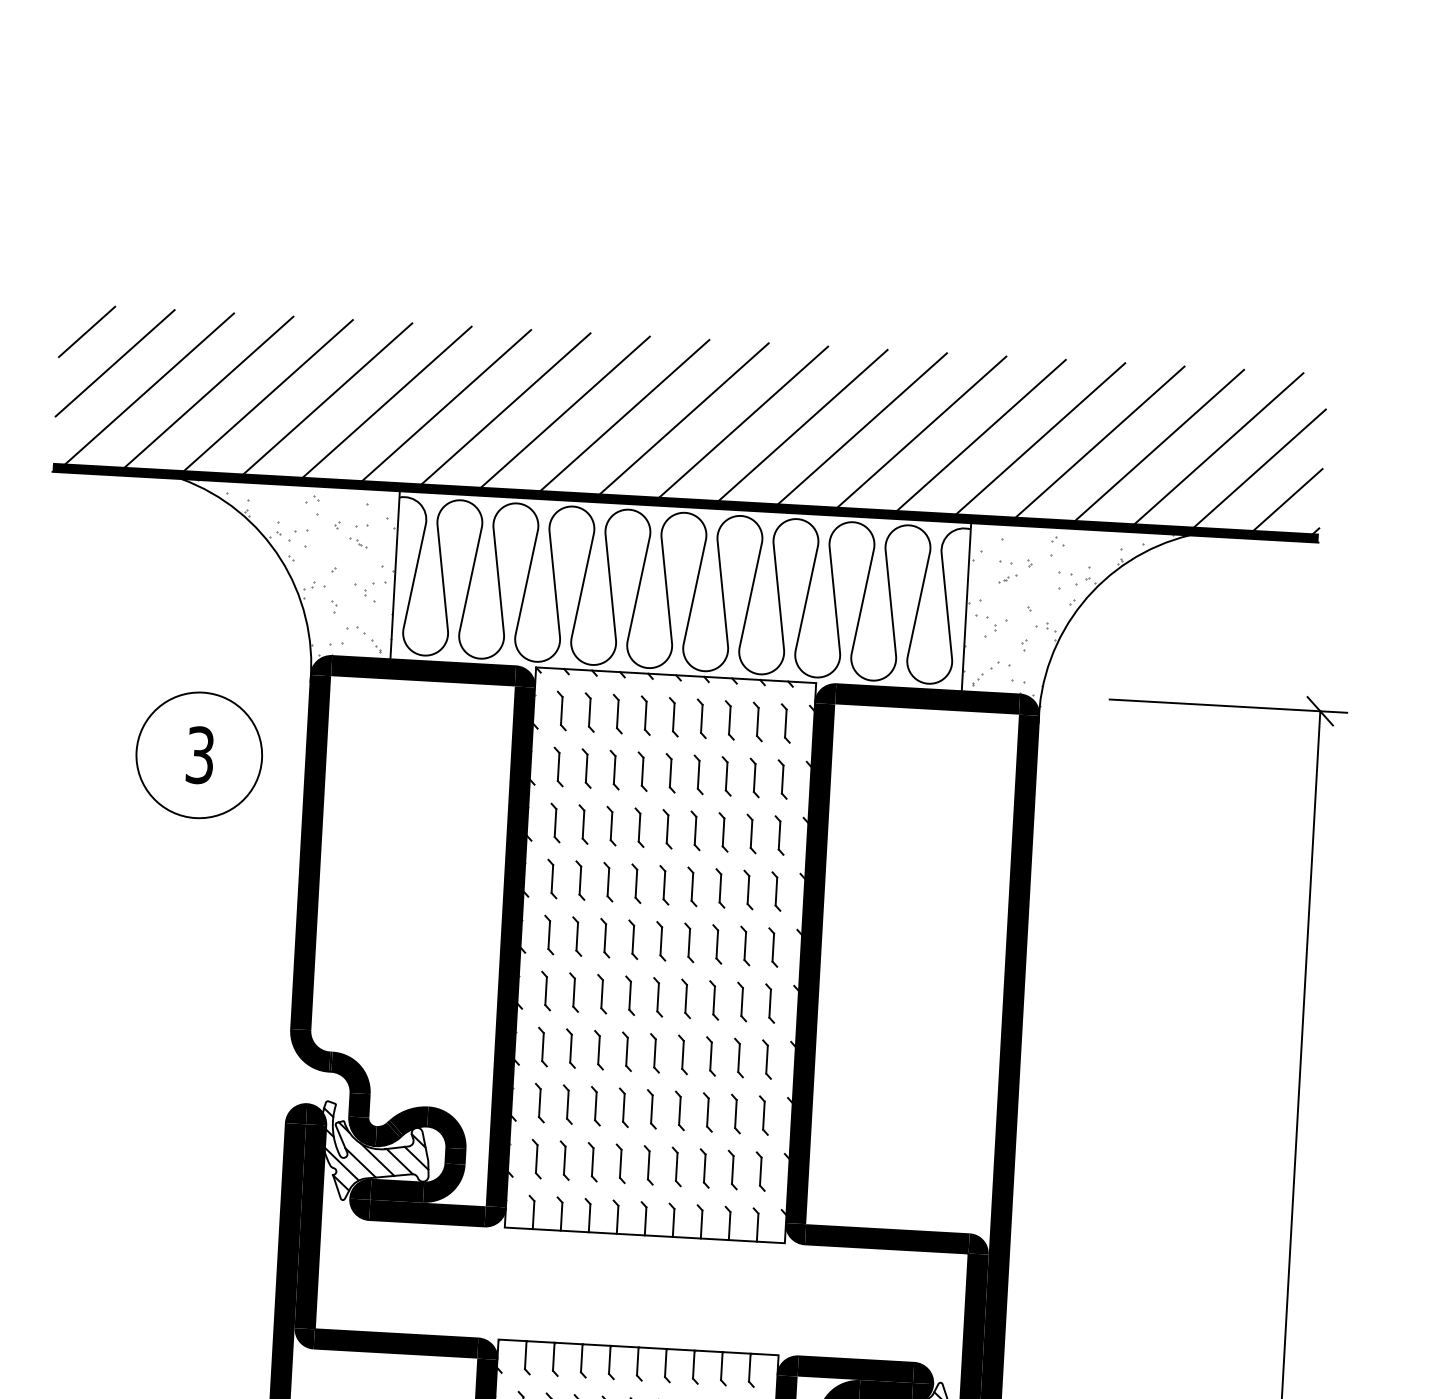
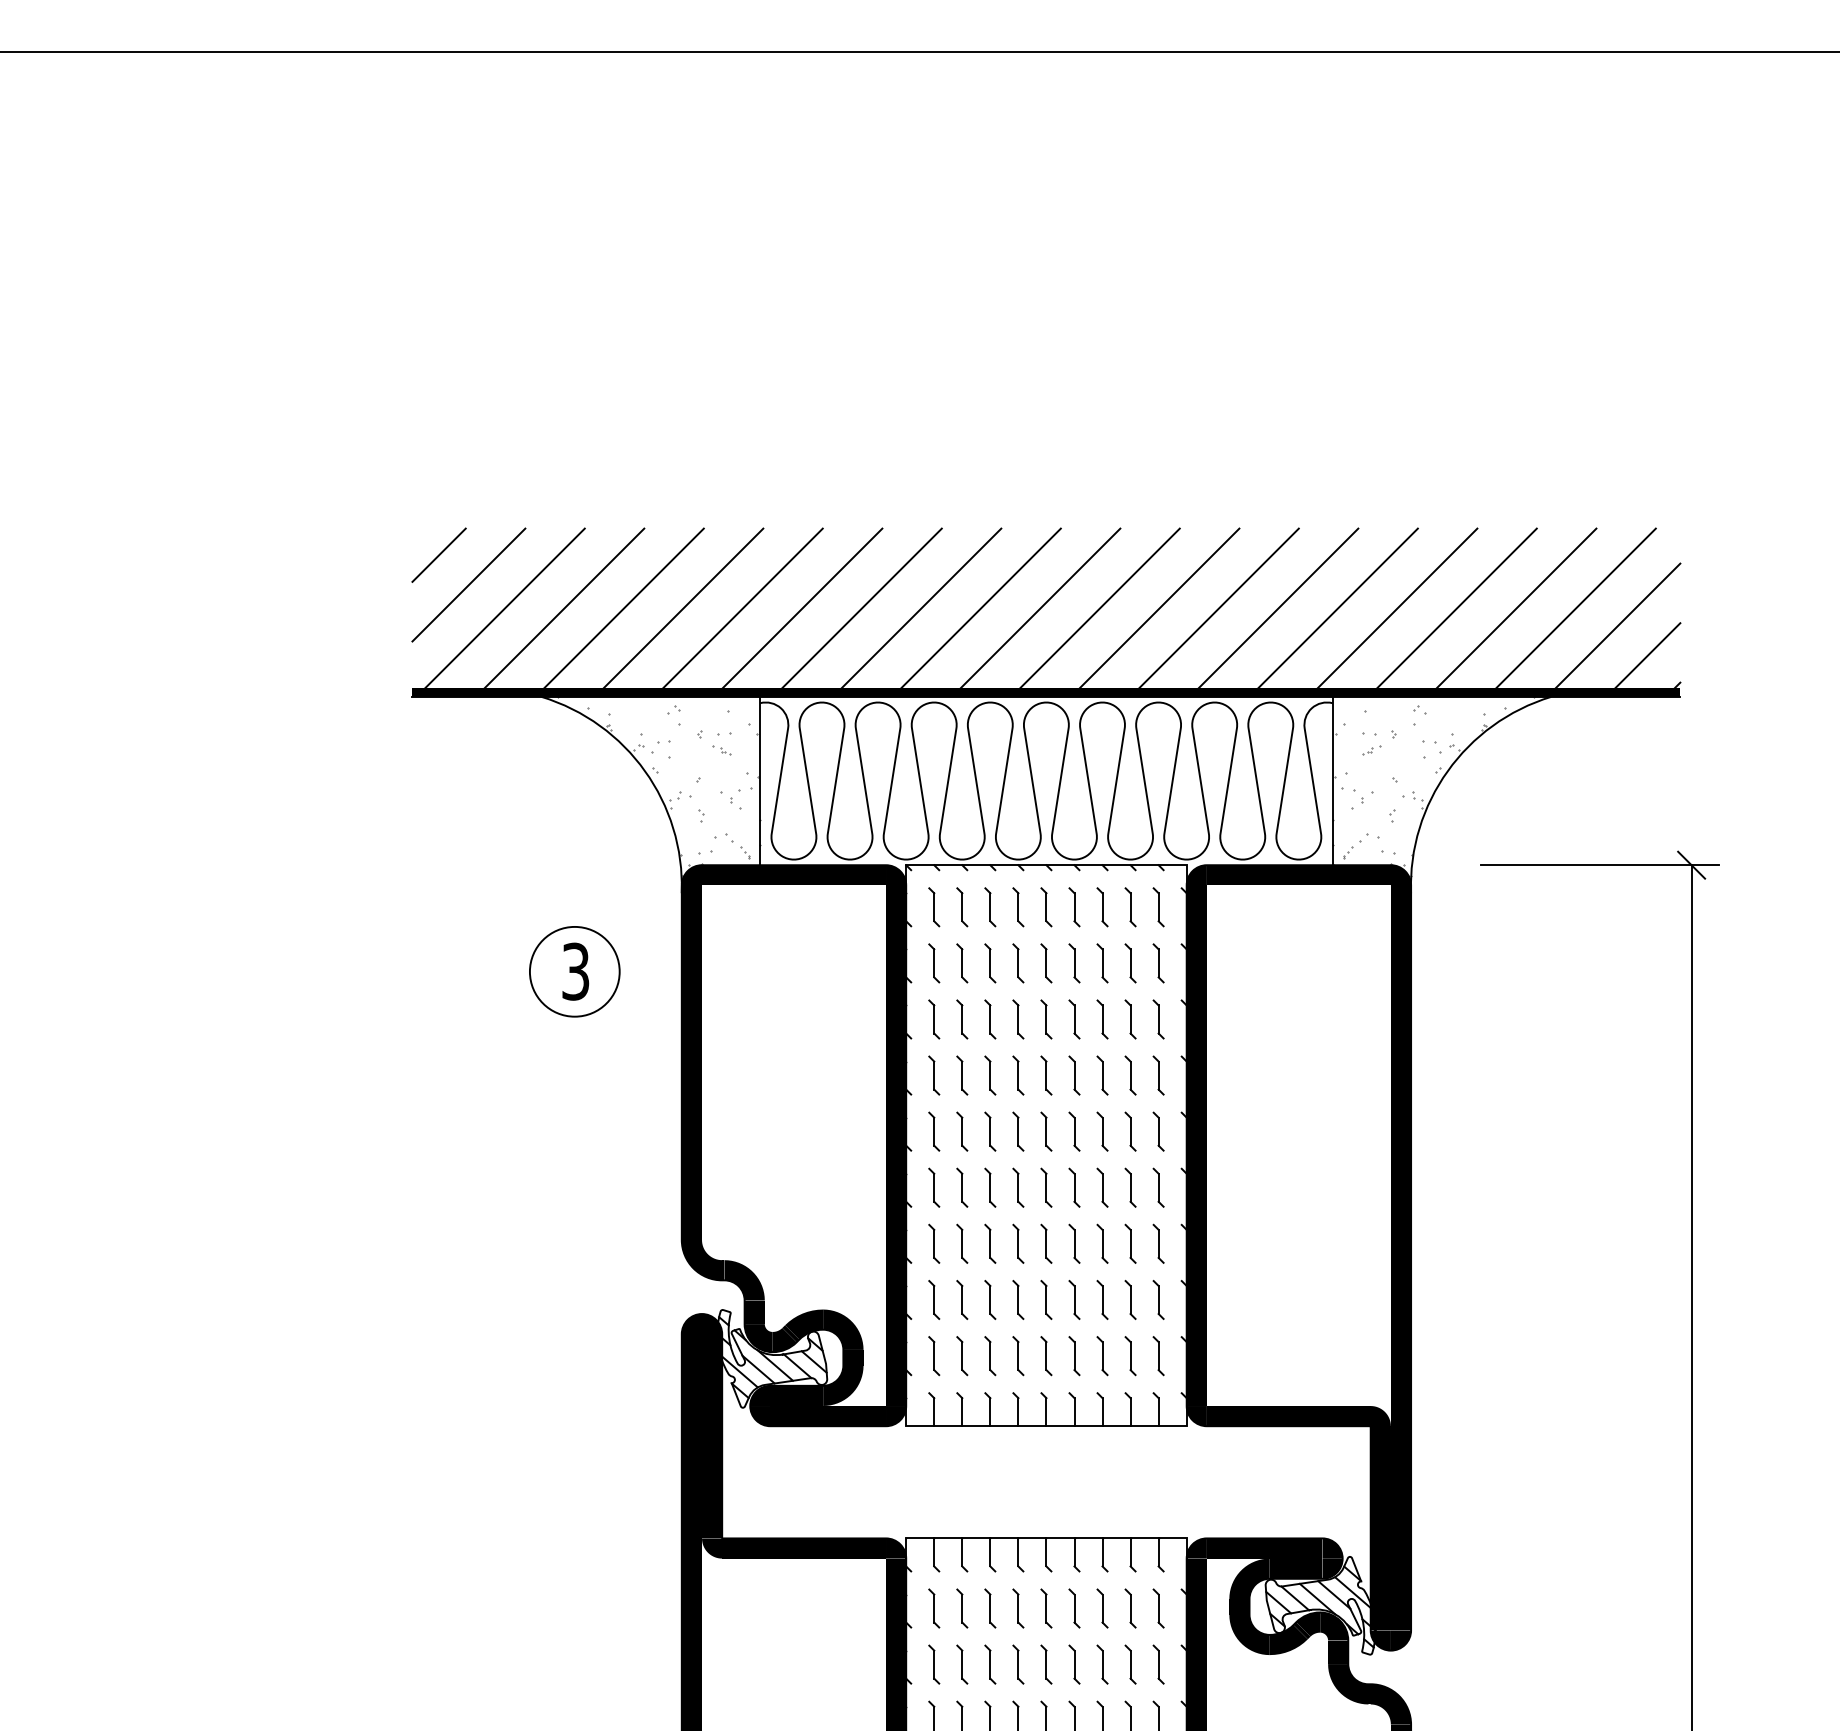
circle: (199, 755) -> (574, 971), size x0.71

